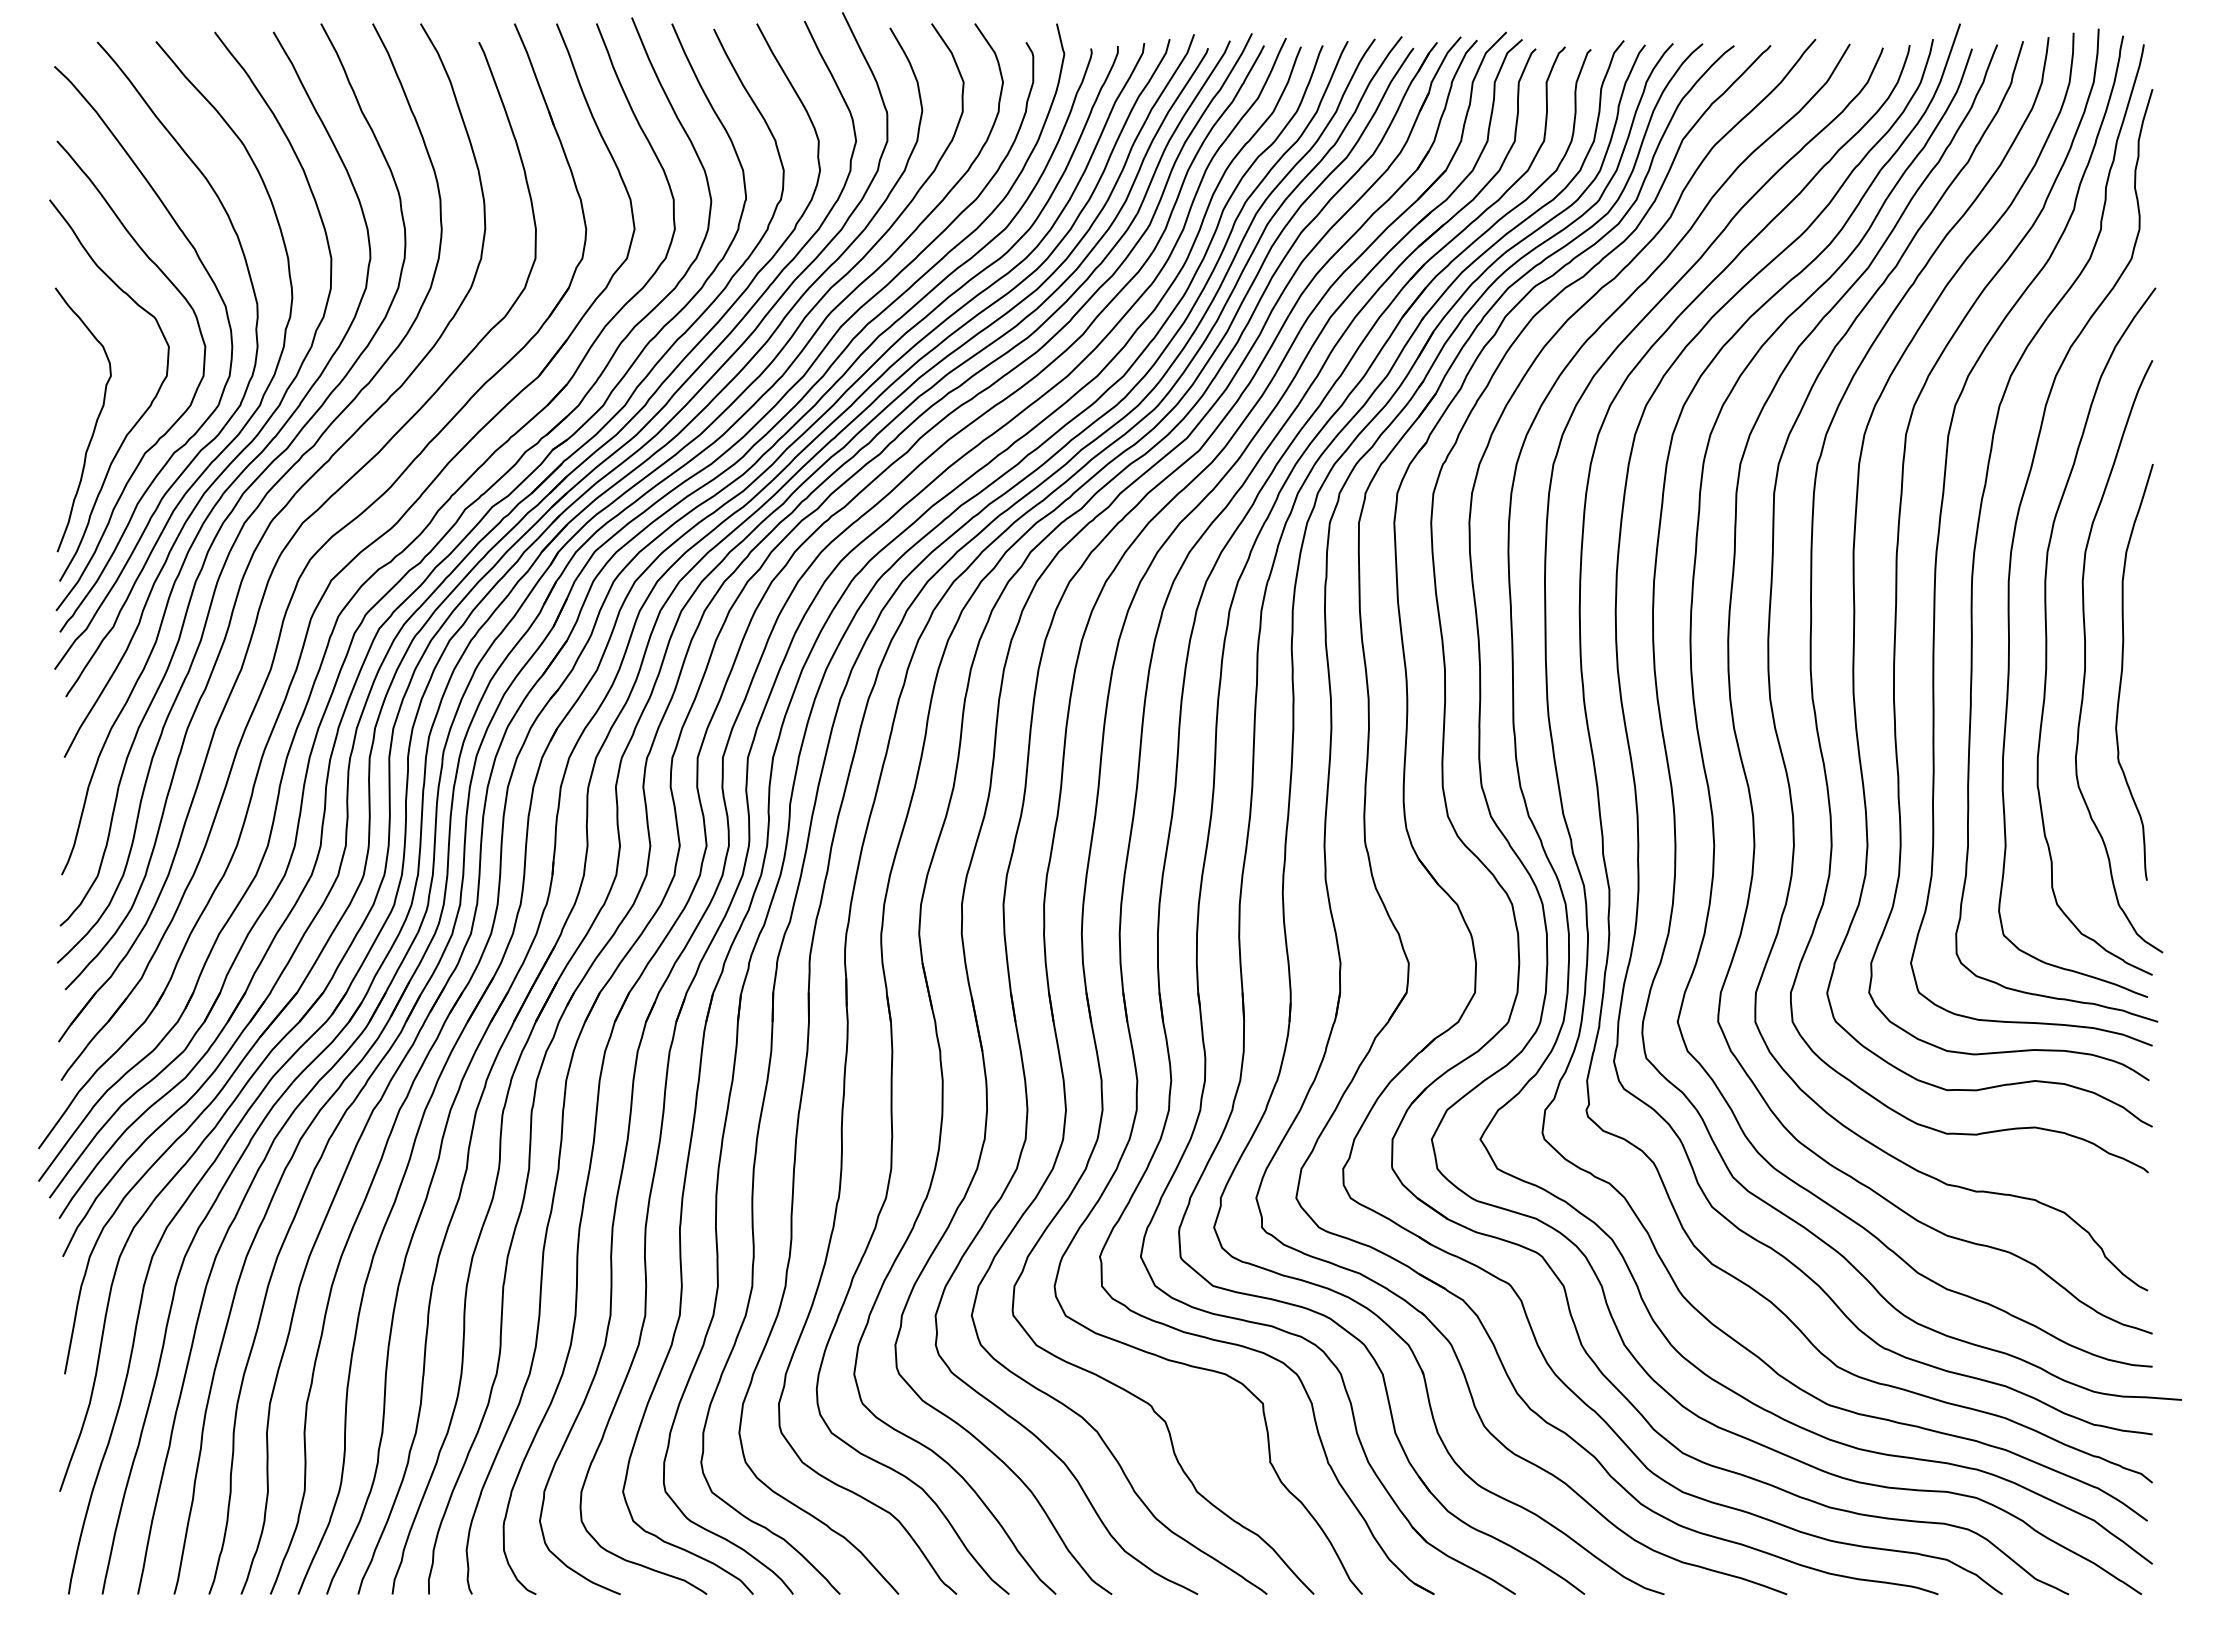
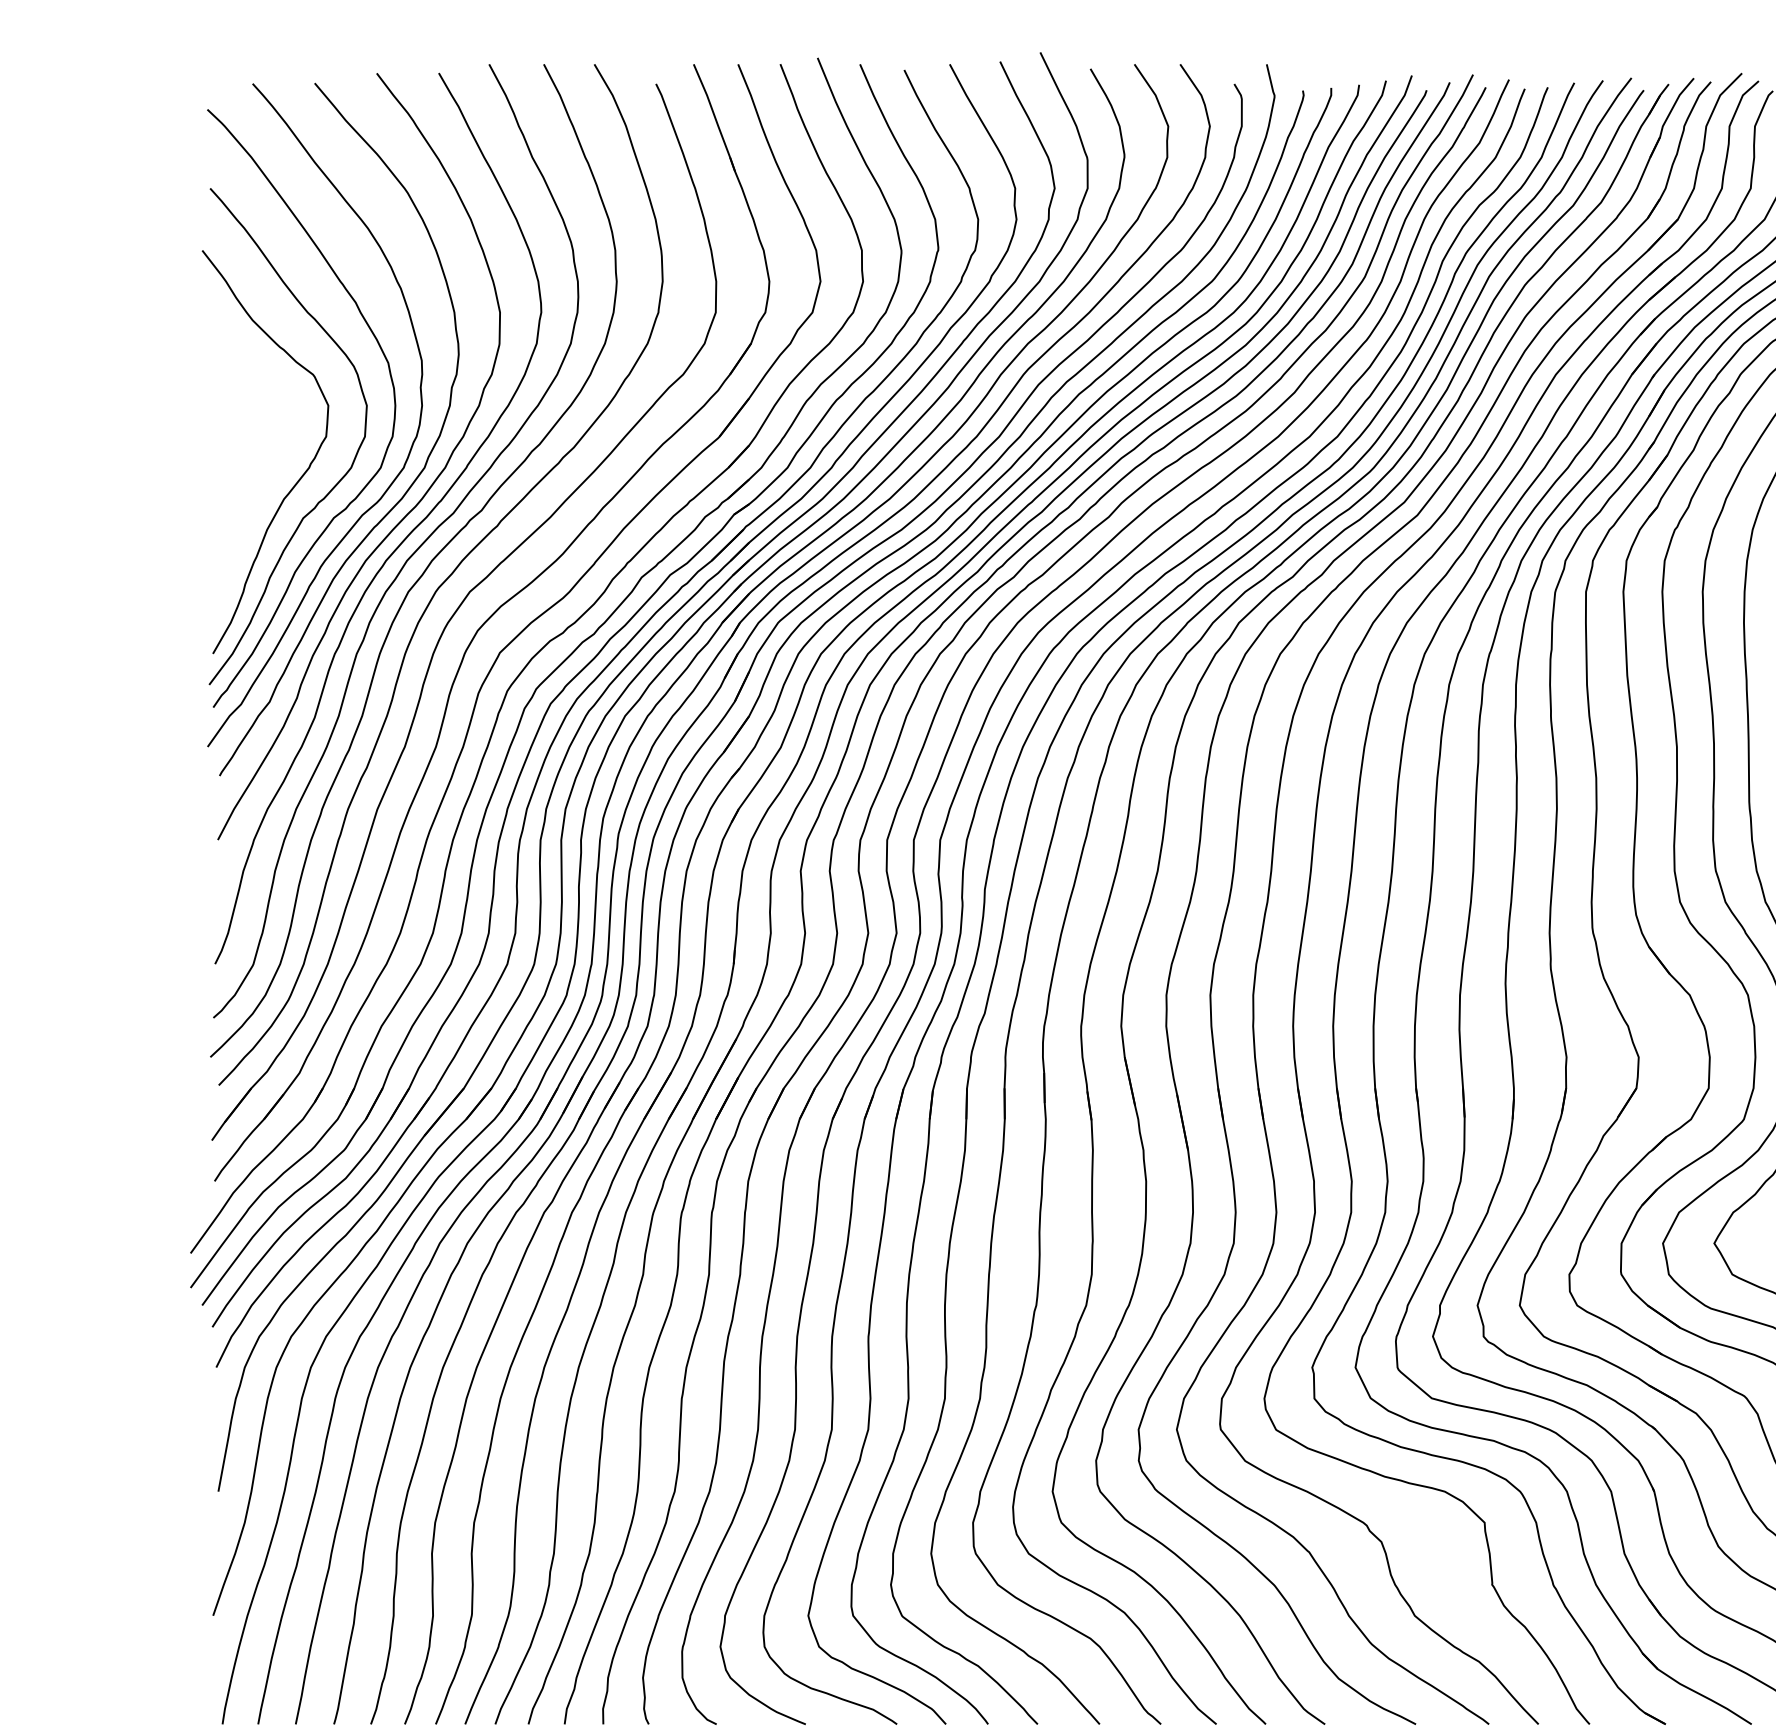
curve: (95, 421) -> (250, 484), removed

